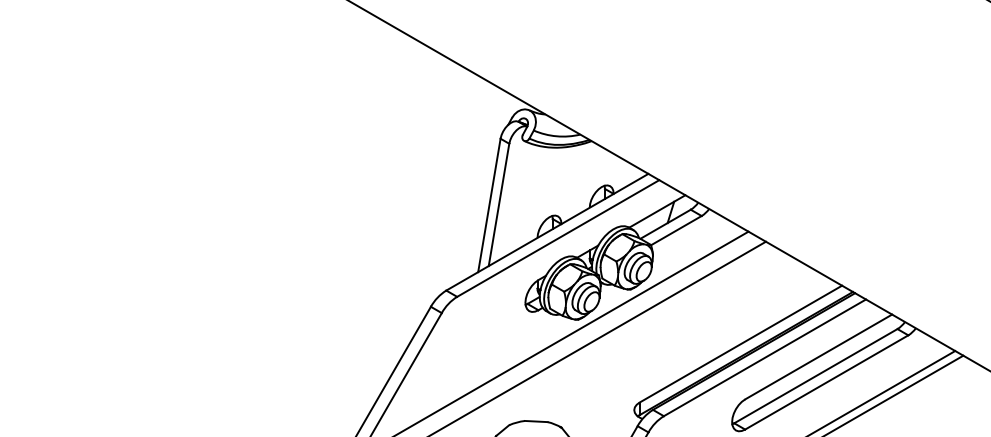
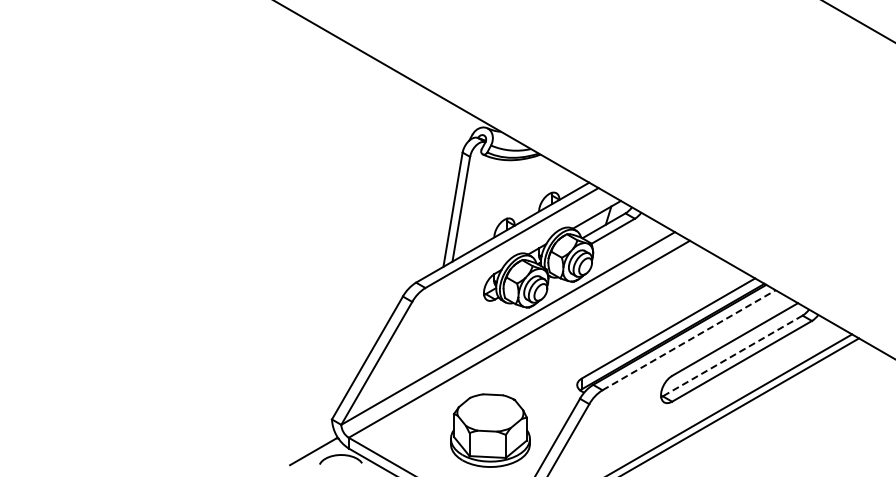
line: (765, 358) -> (689, 340), solid -> dashed
line: (815, 375) -> (732, 355), solid -> dashed

